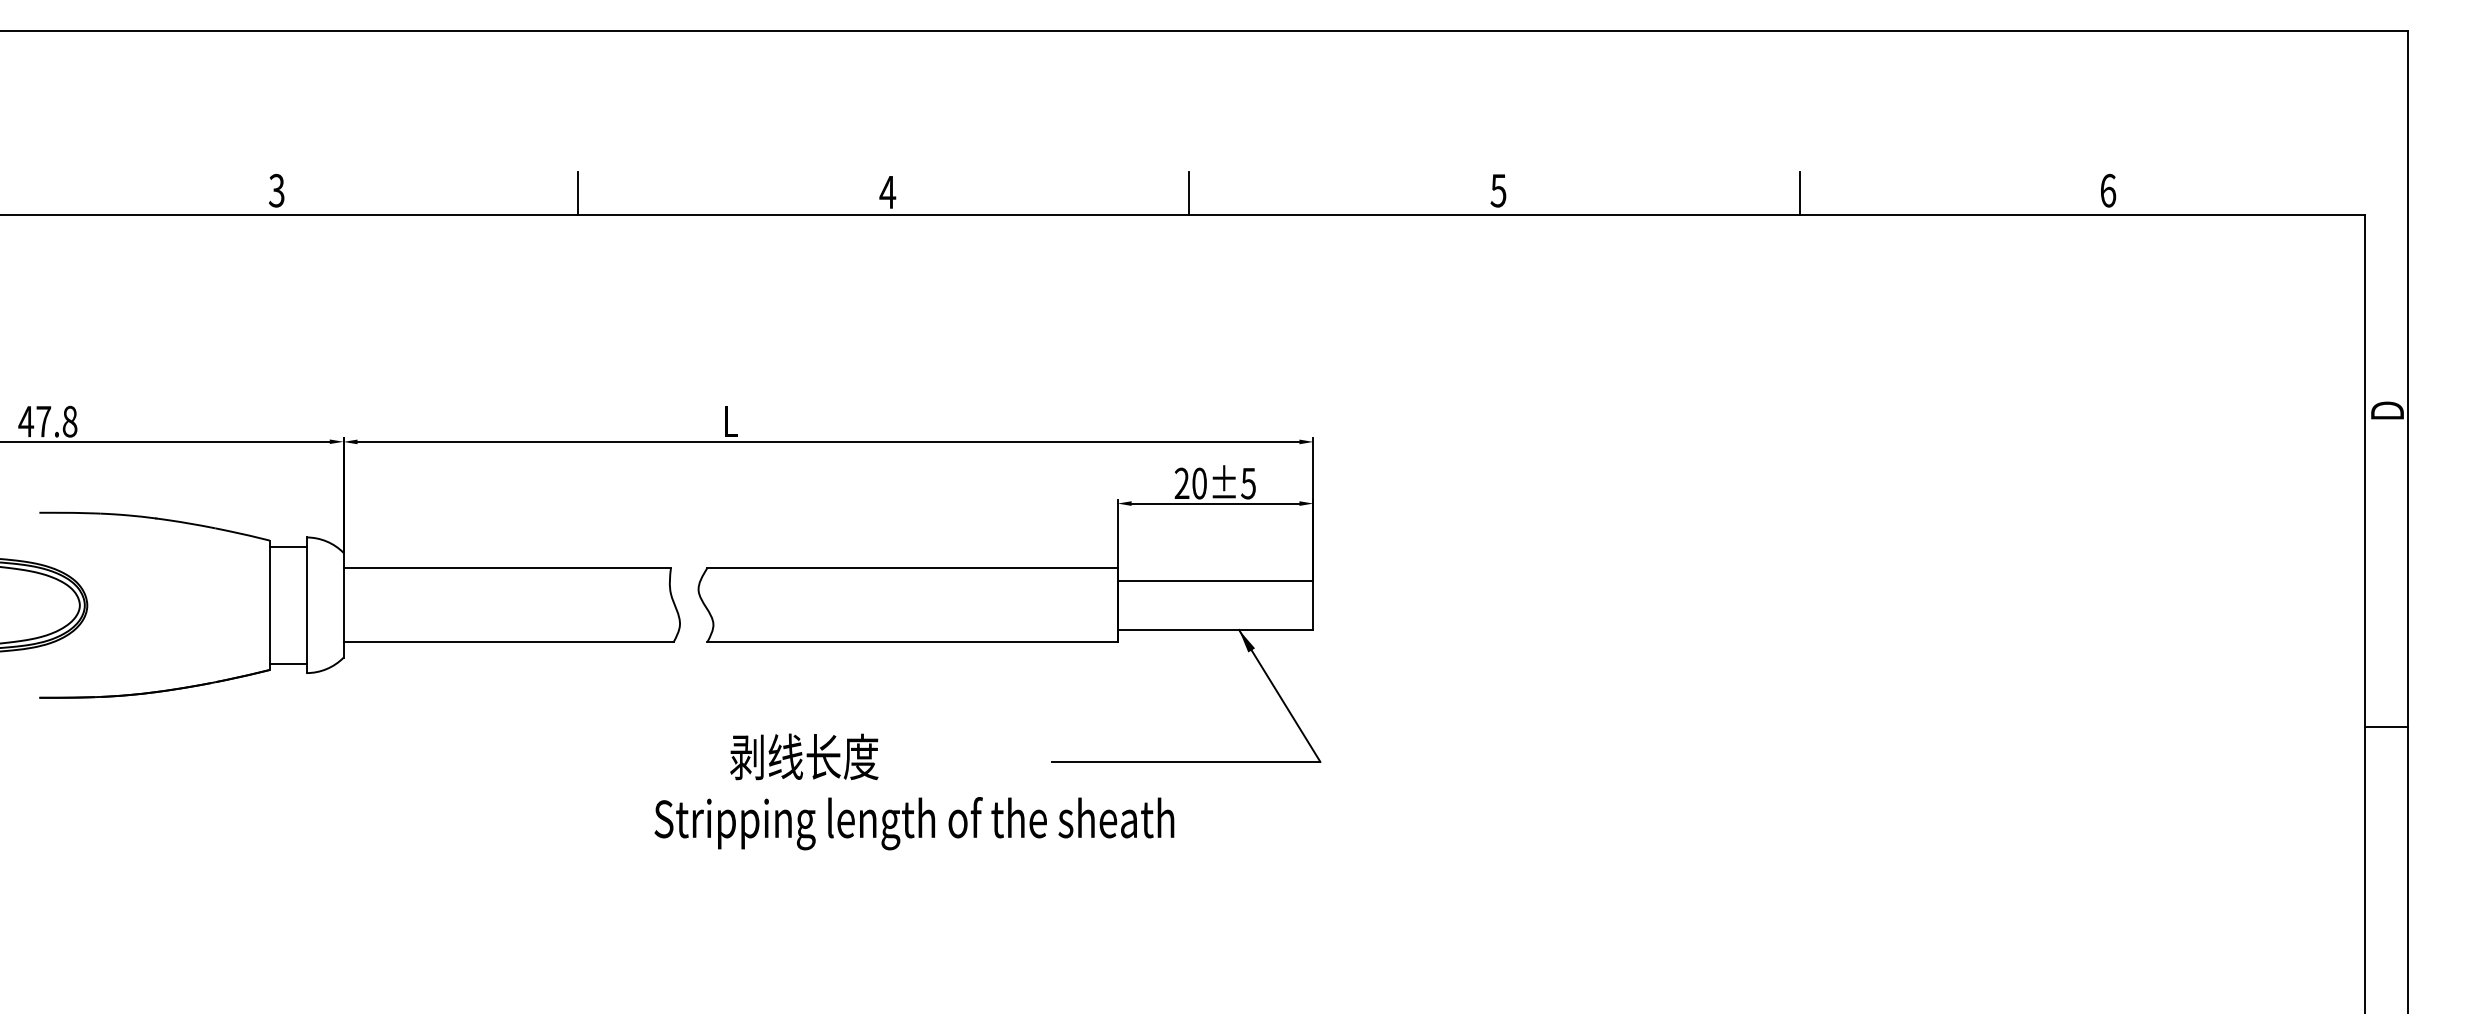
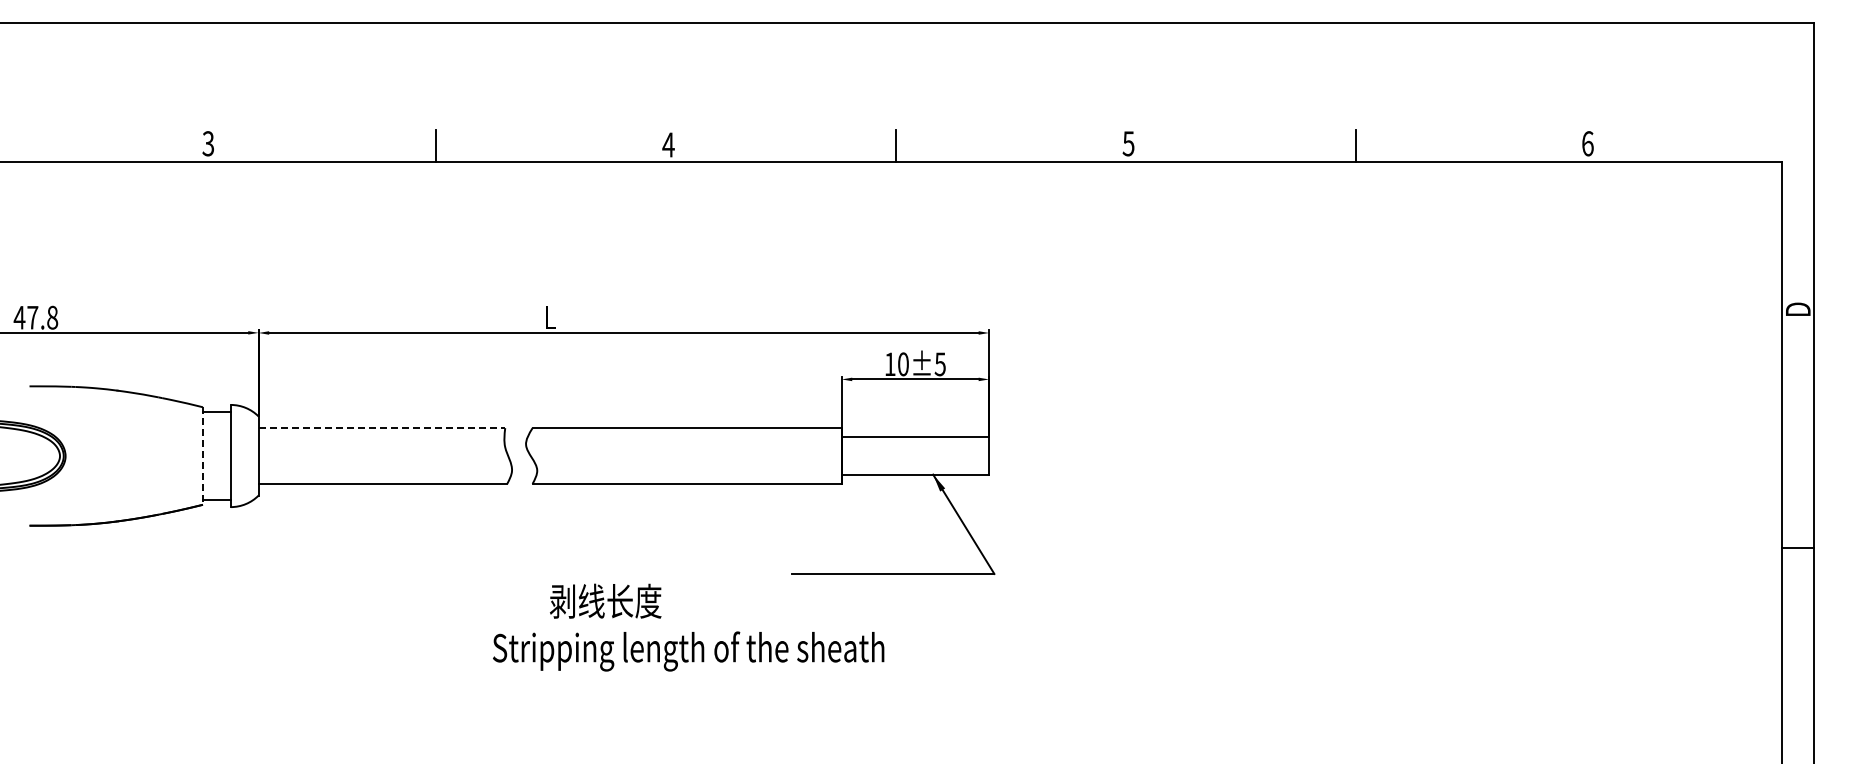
text: (1181, 482) -> (889, 363), 20±5 -> 10±5
line: (508, 568) -> (382, 428), solid -> dashed
line: (269, 605) -> (202, 456), solid -> dashed
text: (914, 791) -> (688, 627), moved

